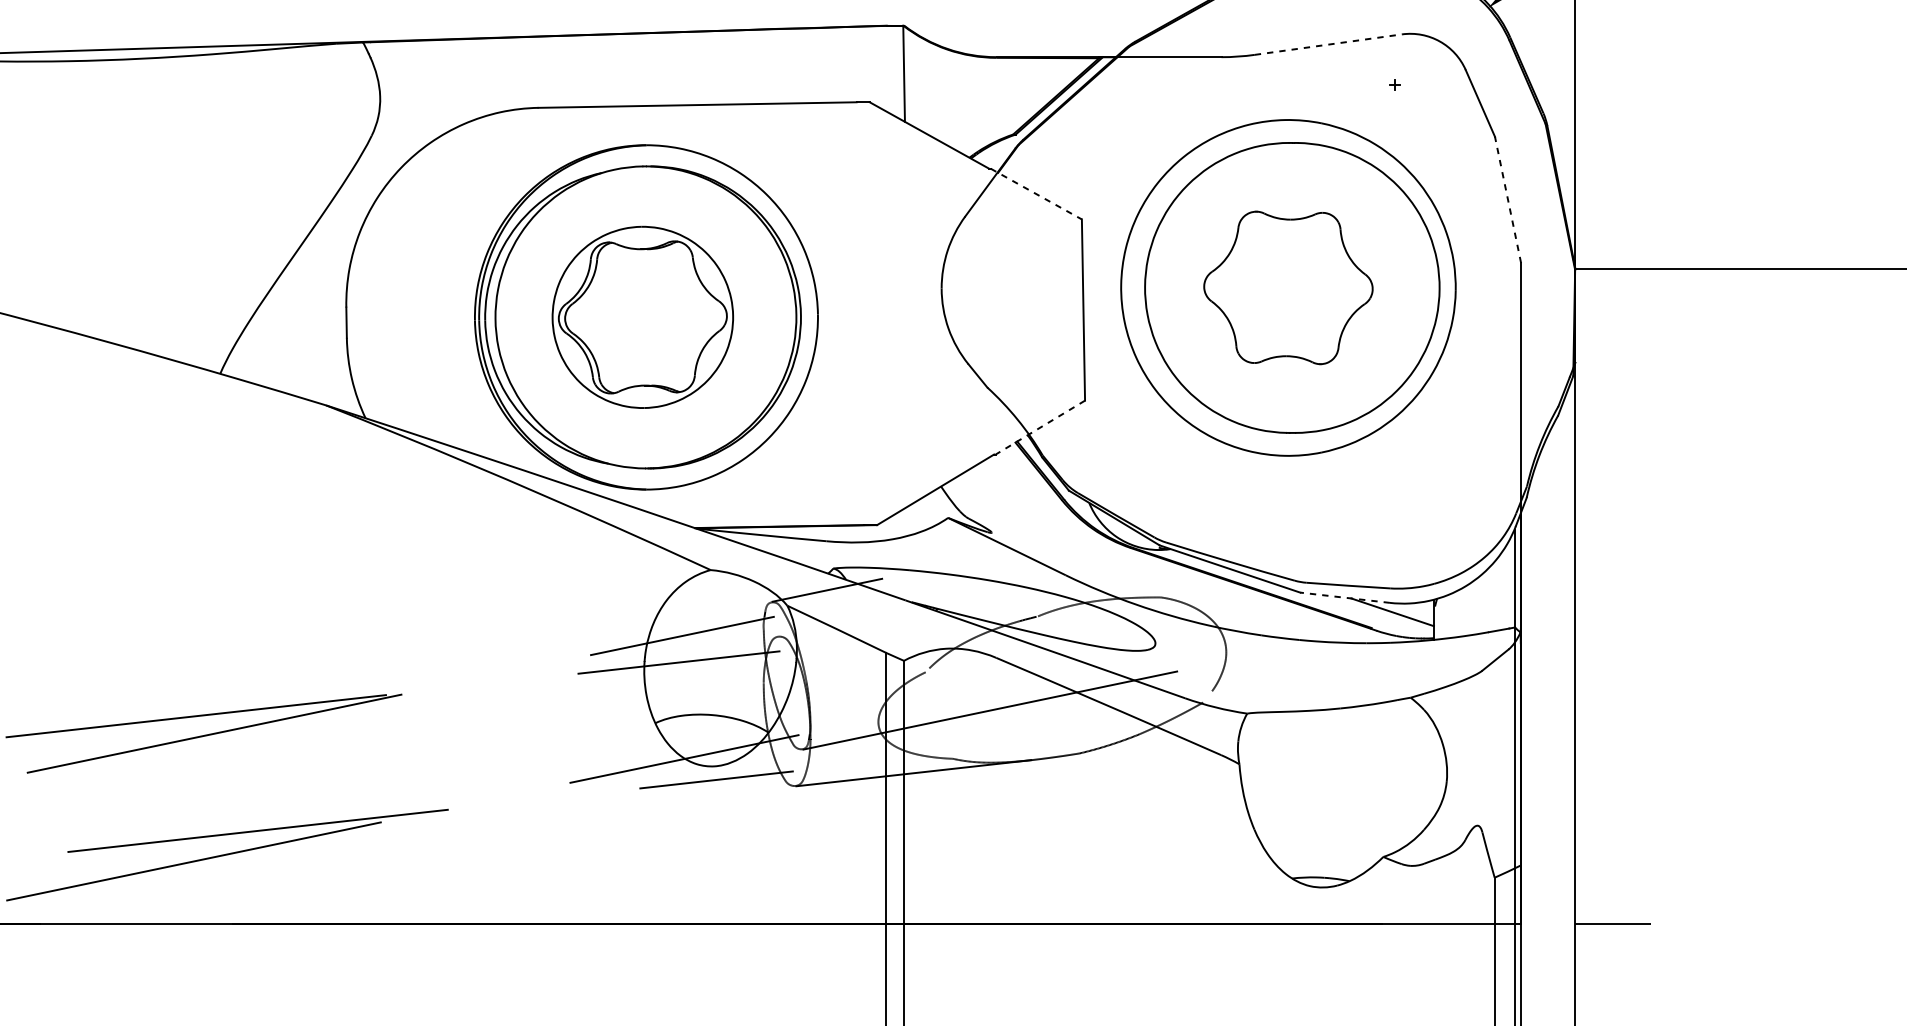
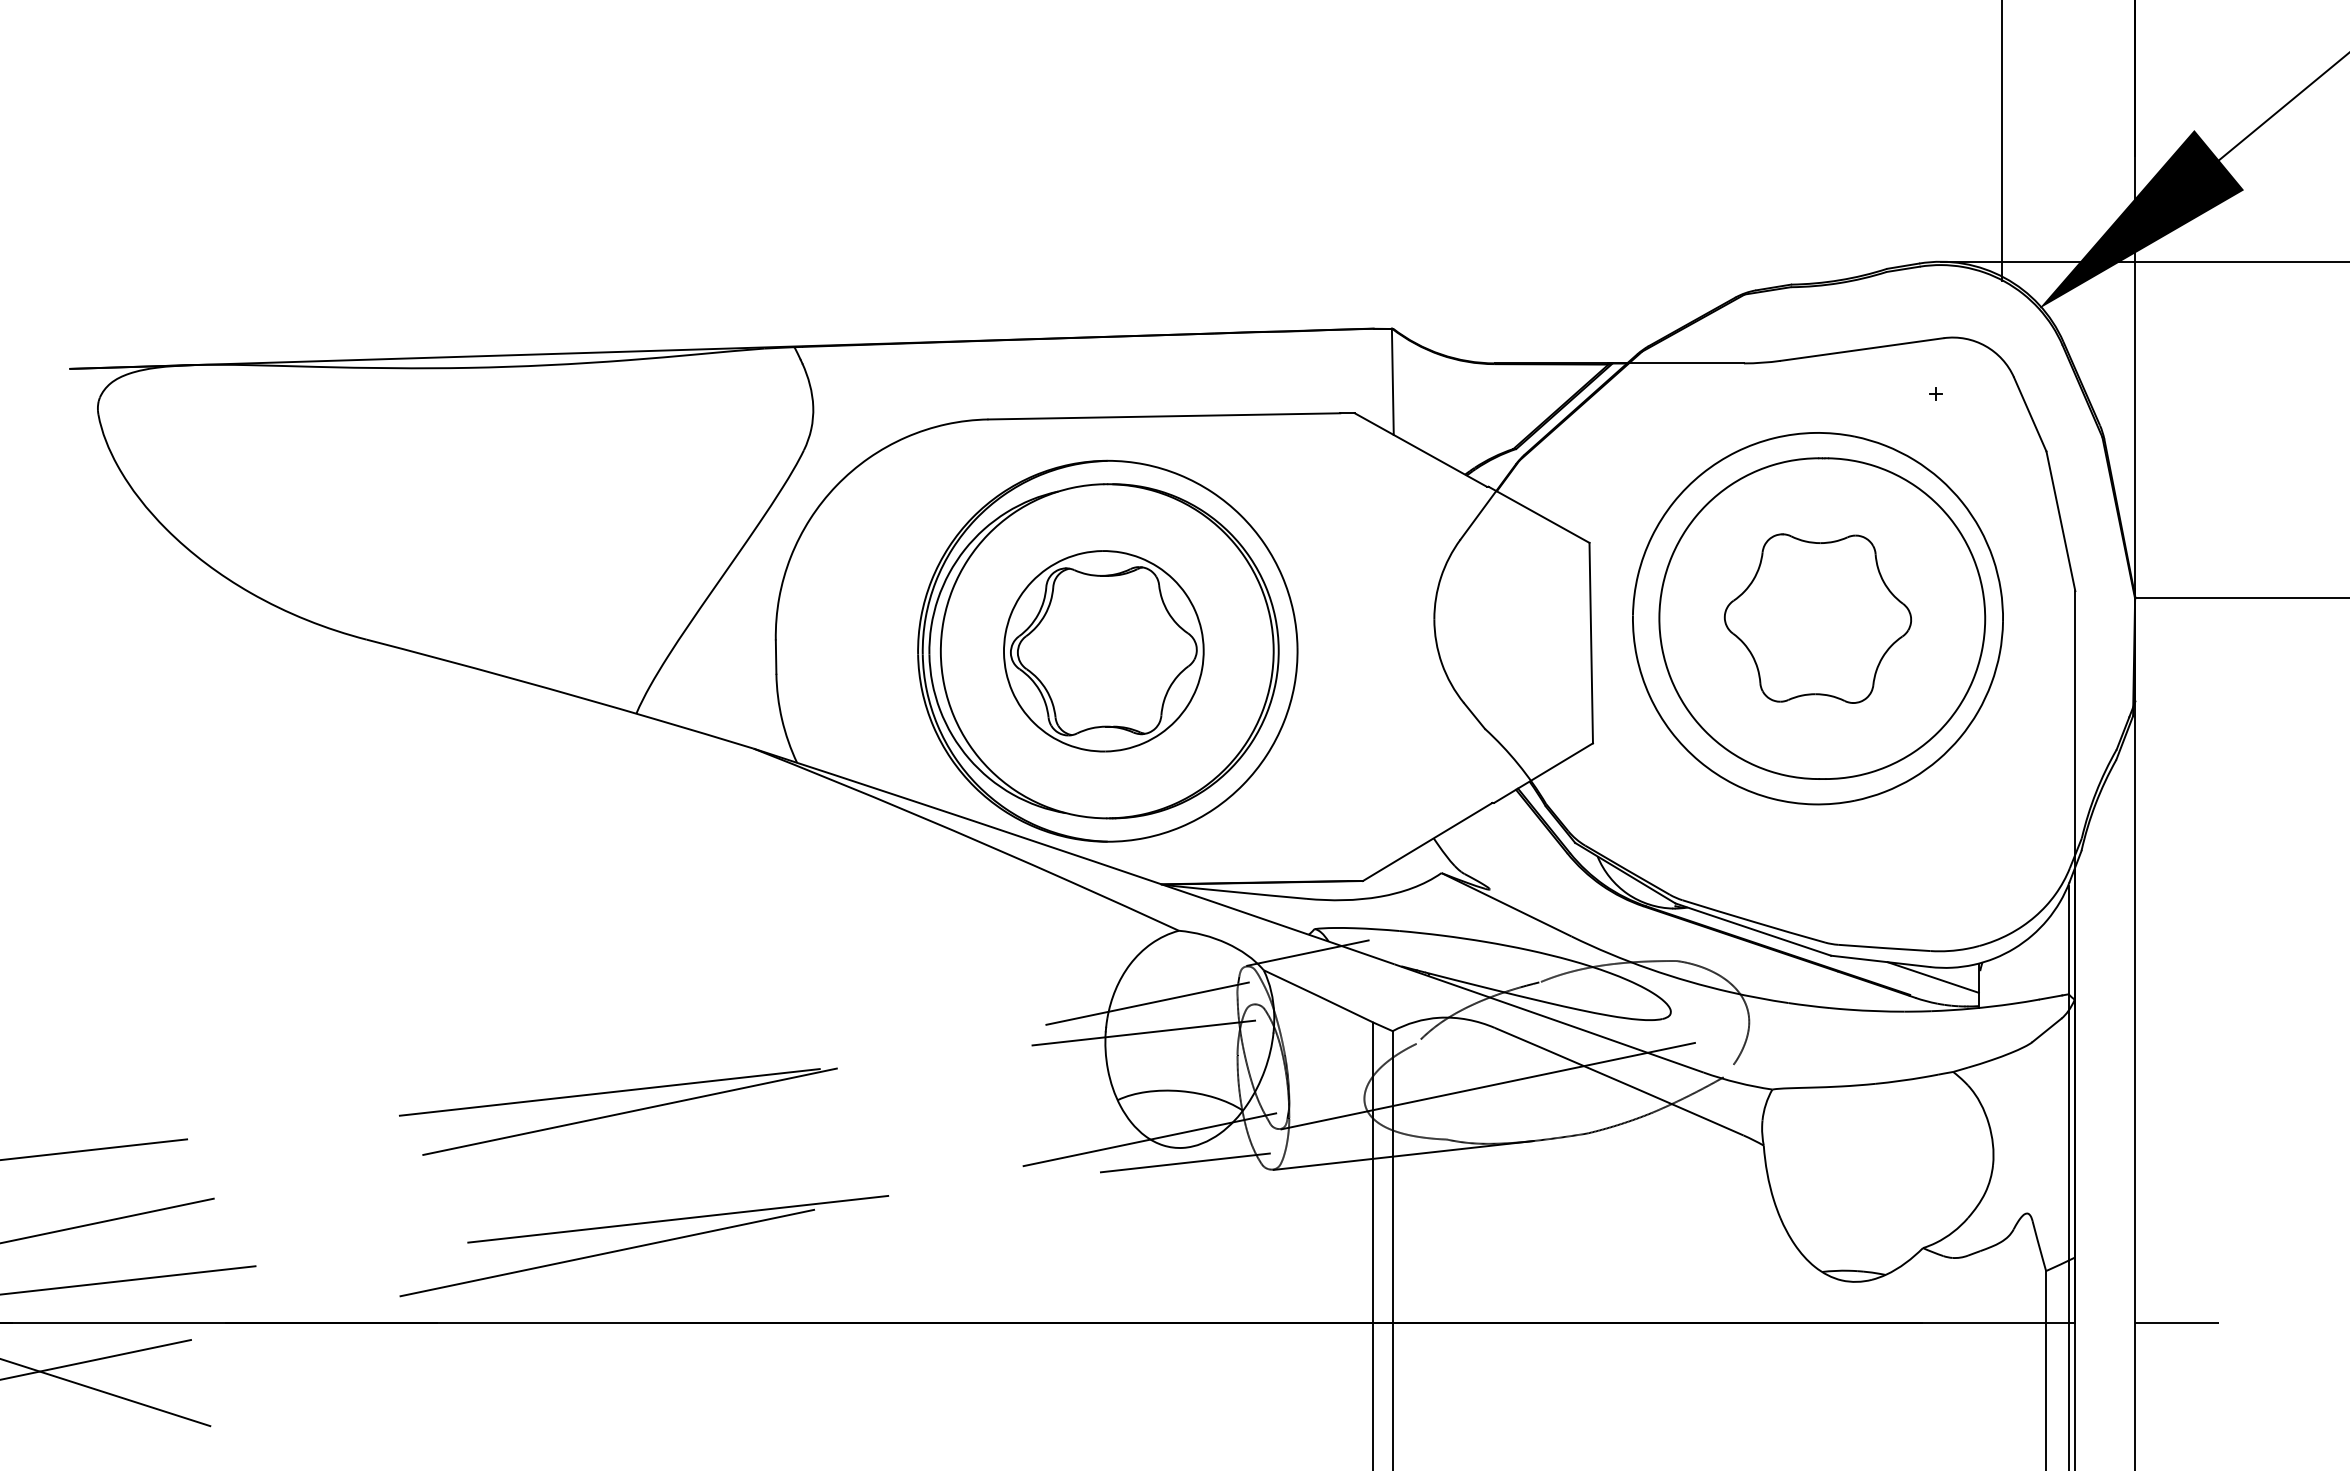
line: (1328, 44) -> (1862, 349), dashed -> solid
line: (1036, 193) -> (1539, 514), dashed -> solid
line: (1507, 199) -> (2060, 520), dashed -> solid
line: (1040, 427) -> (1543, 773), dashed -> solid
line: (1344, 597) -> (1880, 961), dashed -> solid

